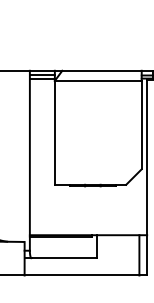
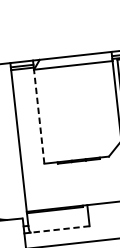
line: (54, 132) -> (38, 116), solid -> dashed
line: (64, 258) -> (60, 229), solid -> dashed

